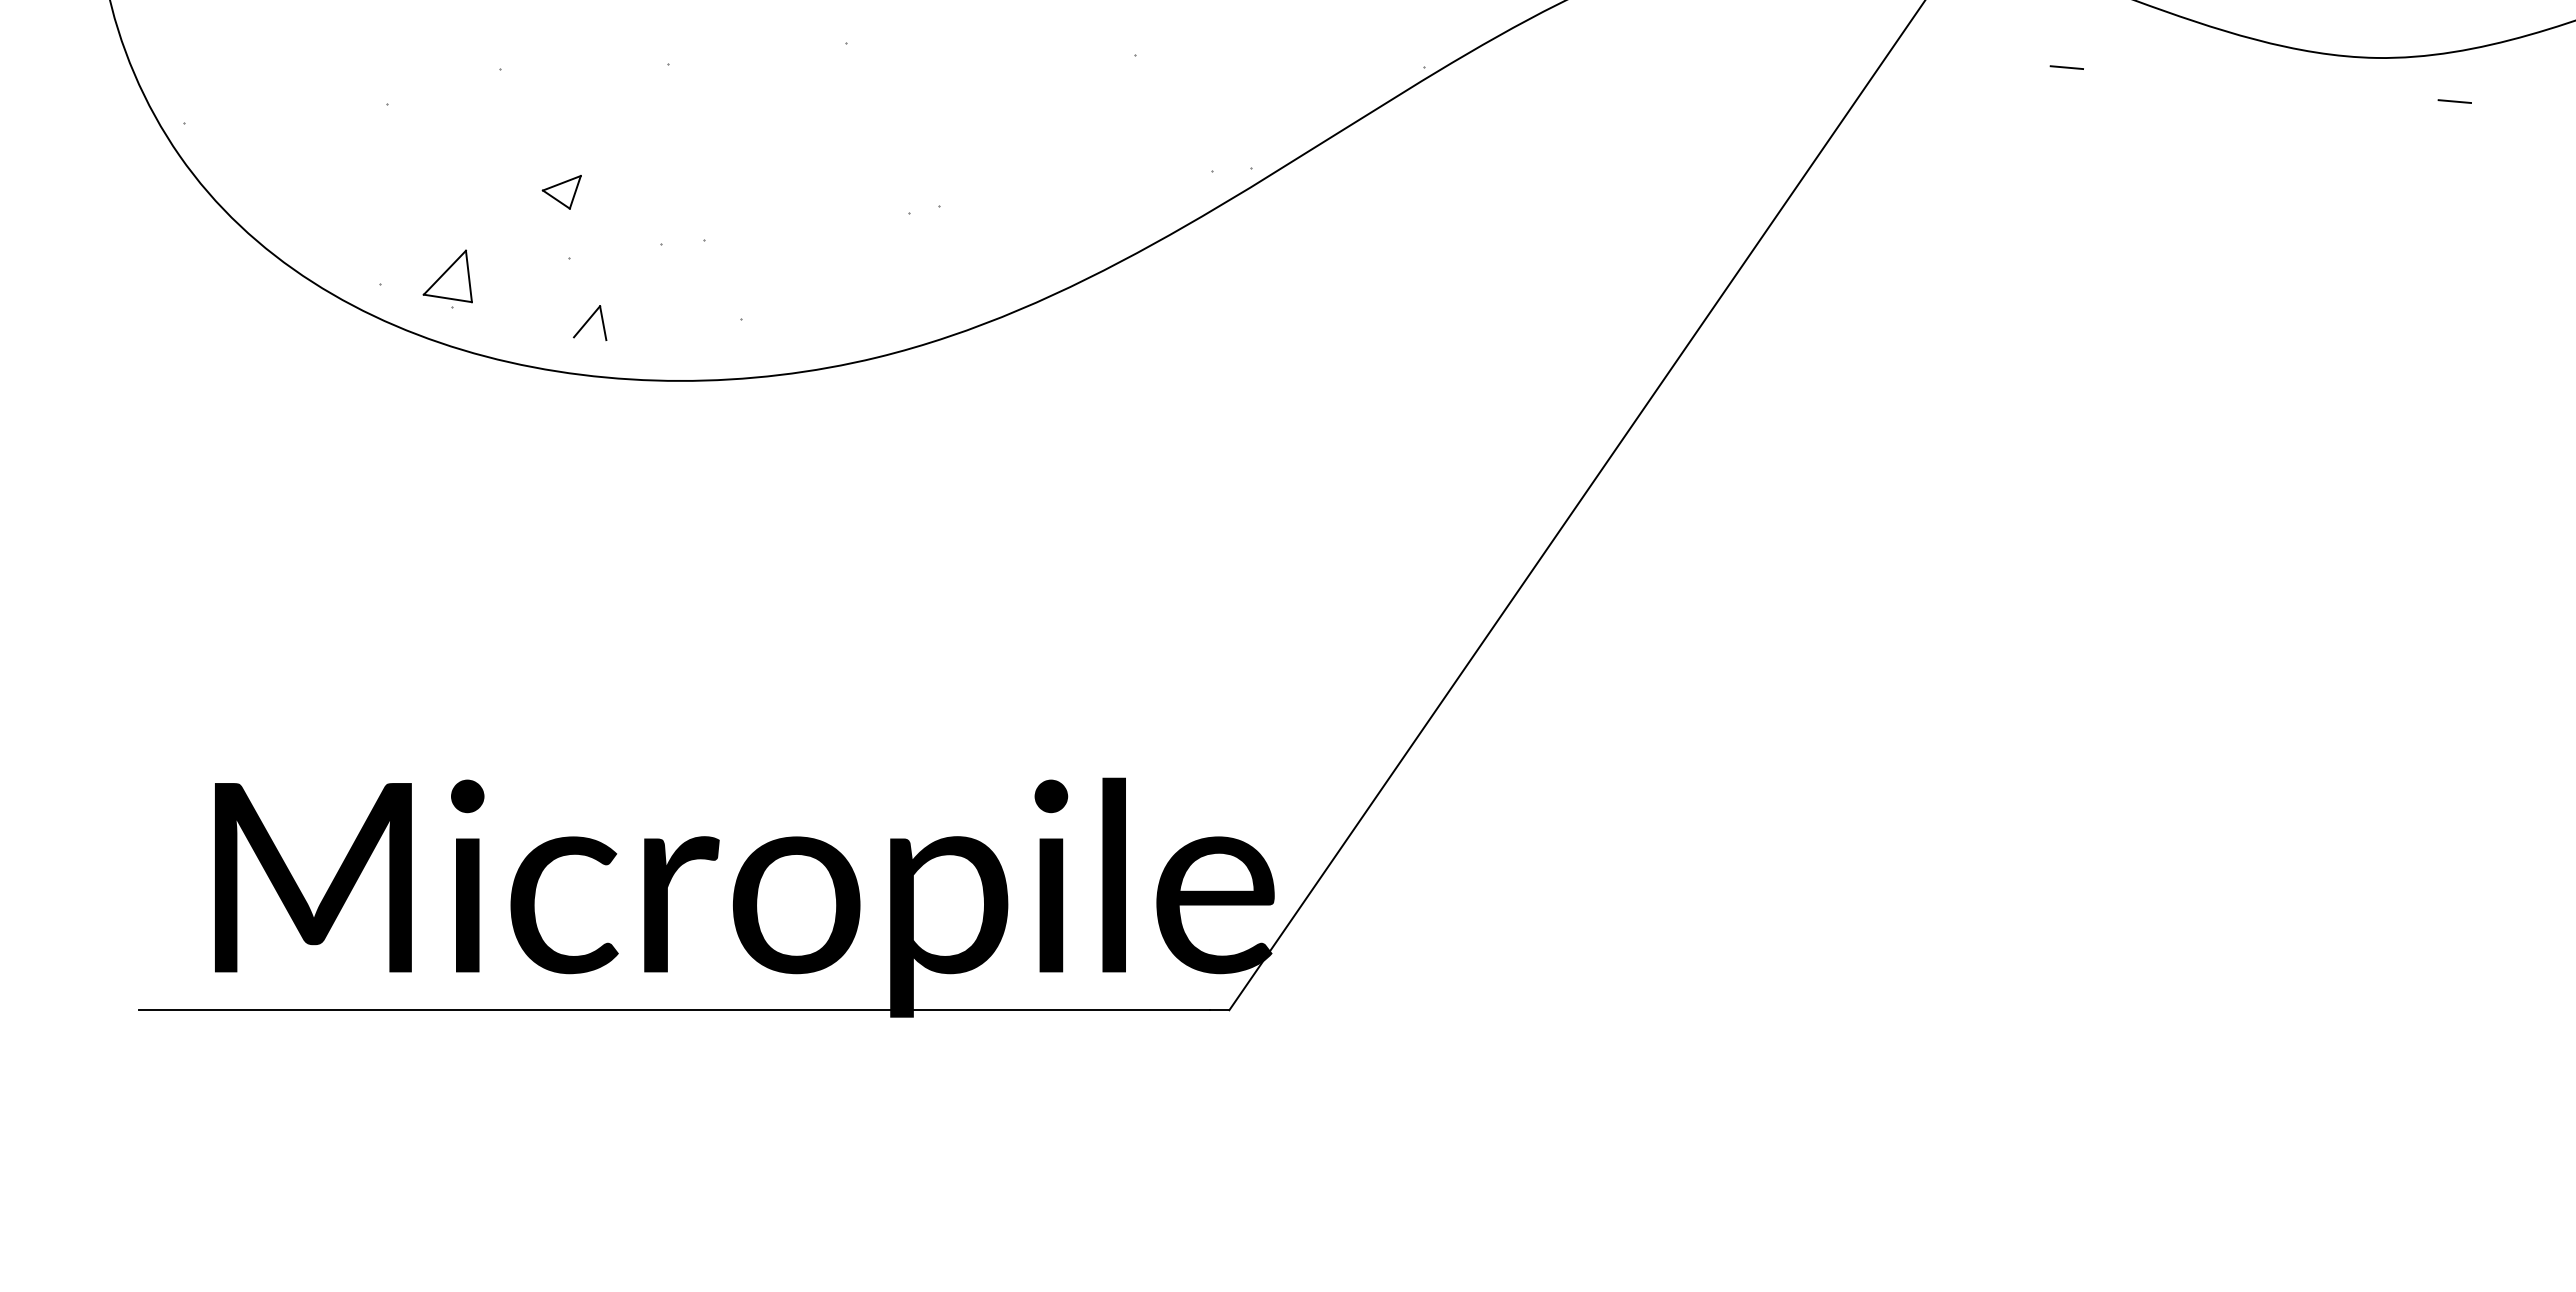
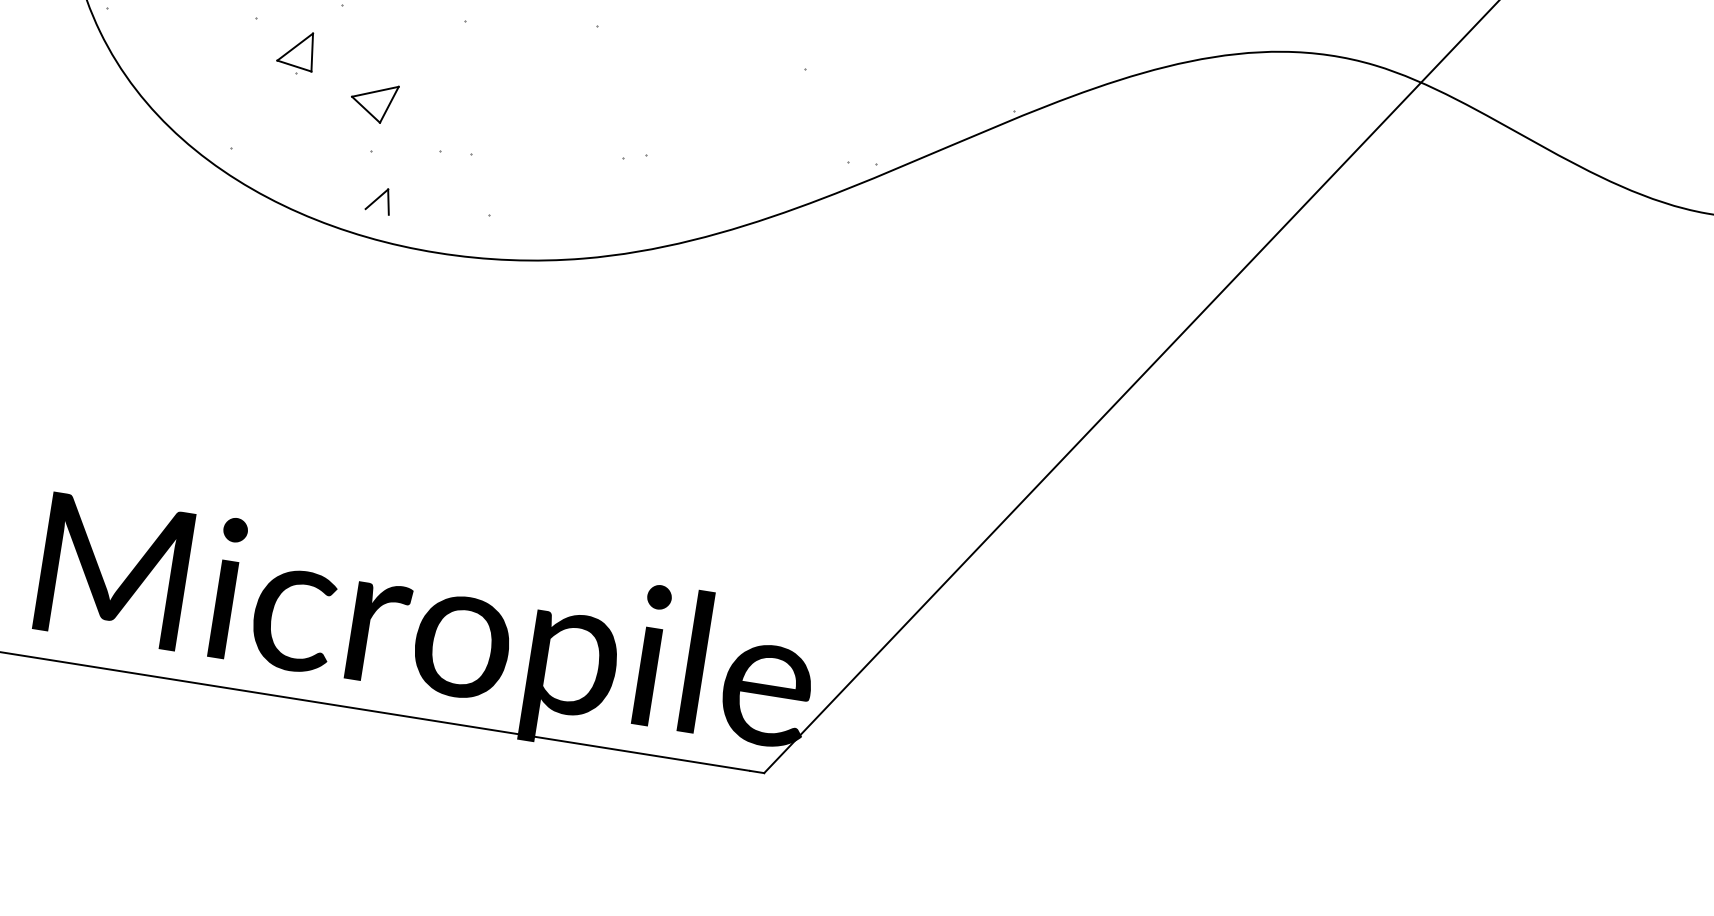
line: (2066, 67) -> (1480, 184), removed
part: (561, 192) -> (373, 102), size x1.6
part: (447, 278) -> (296, 51), moved

